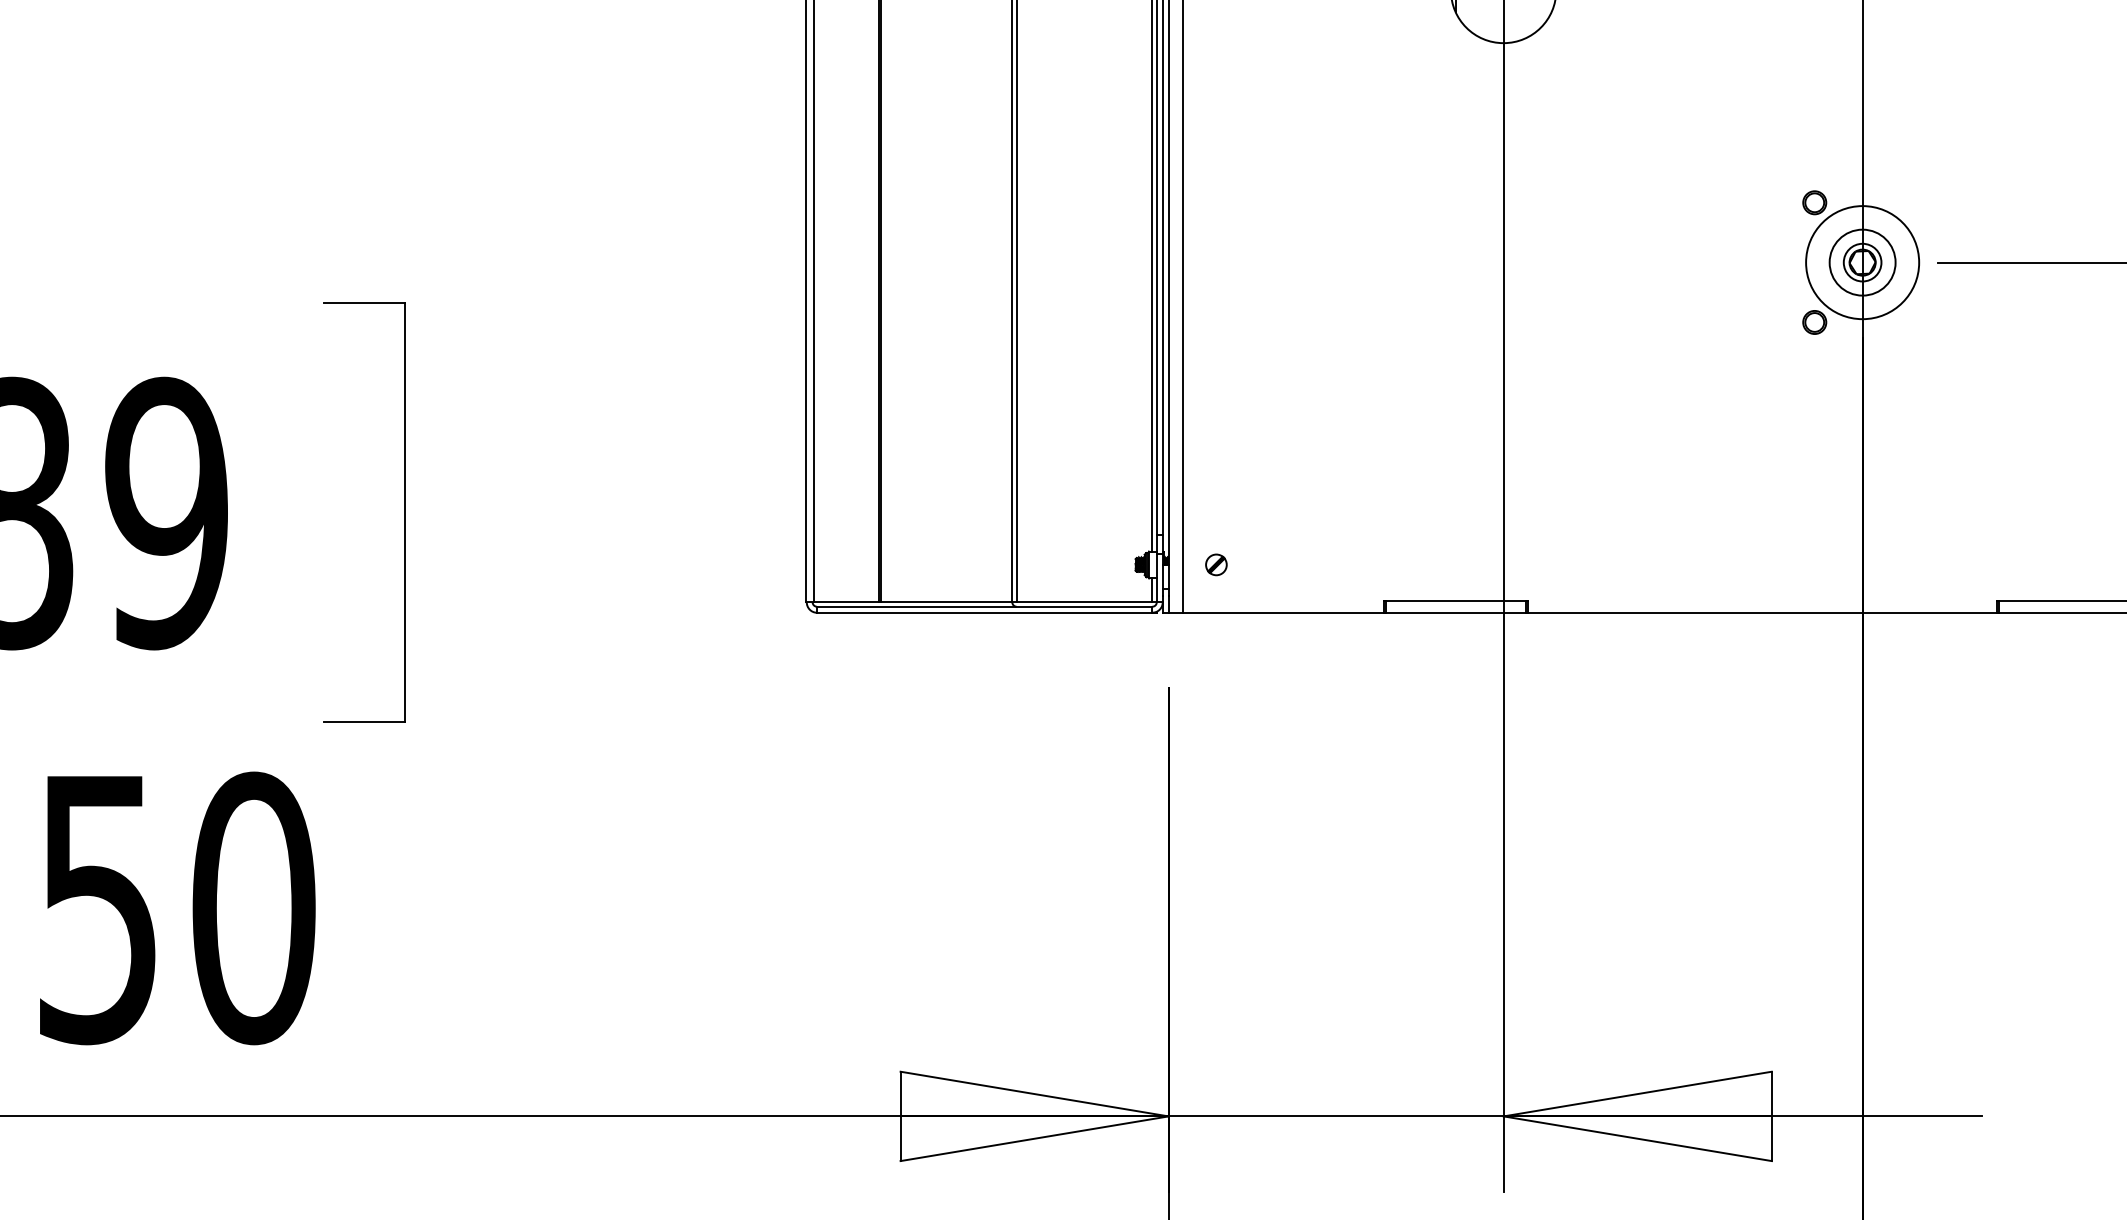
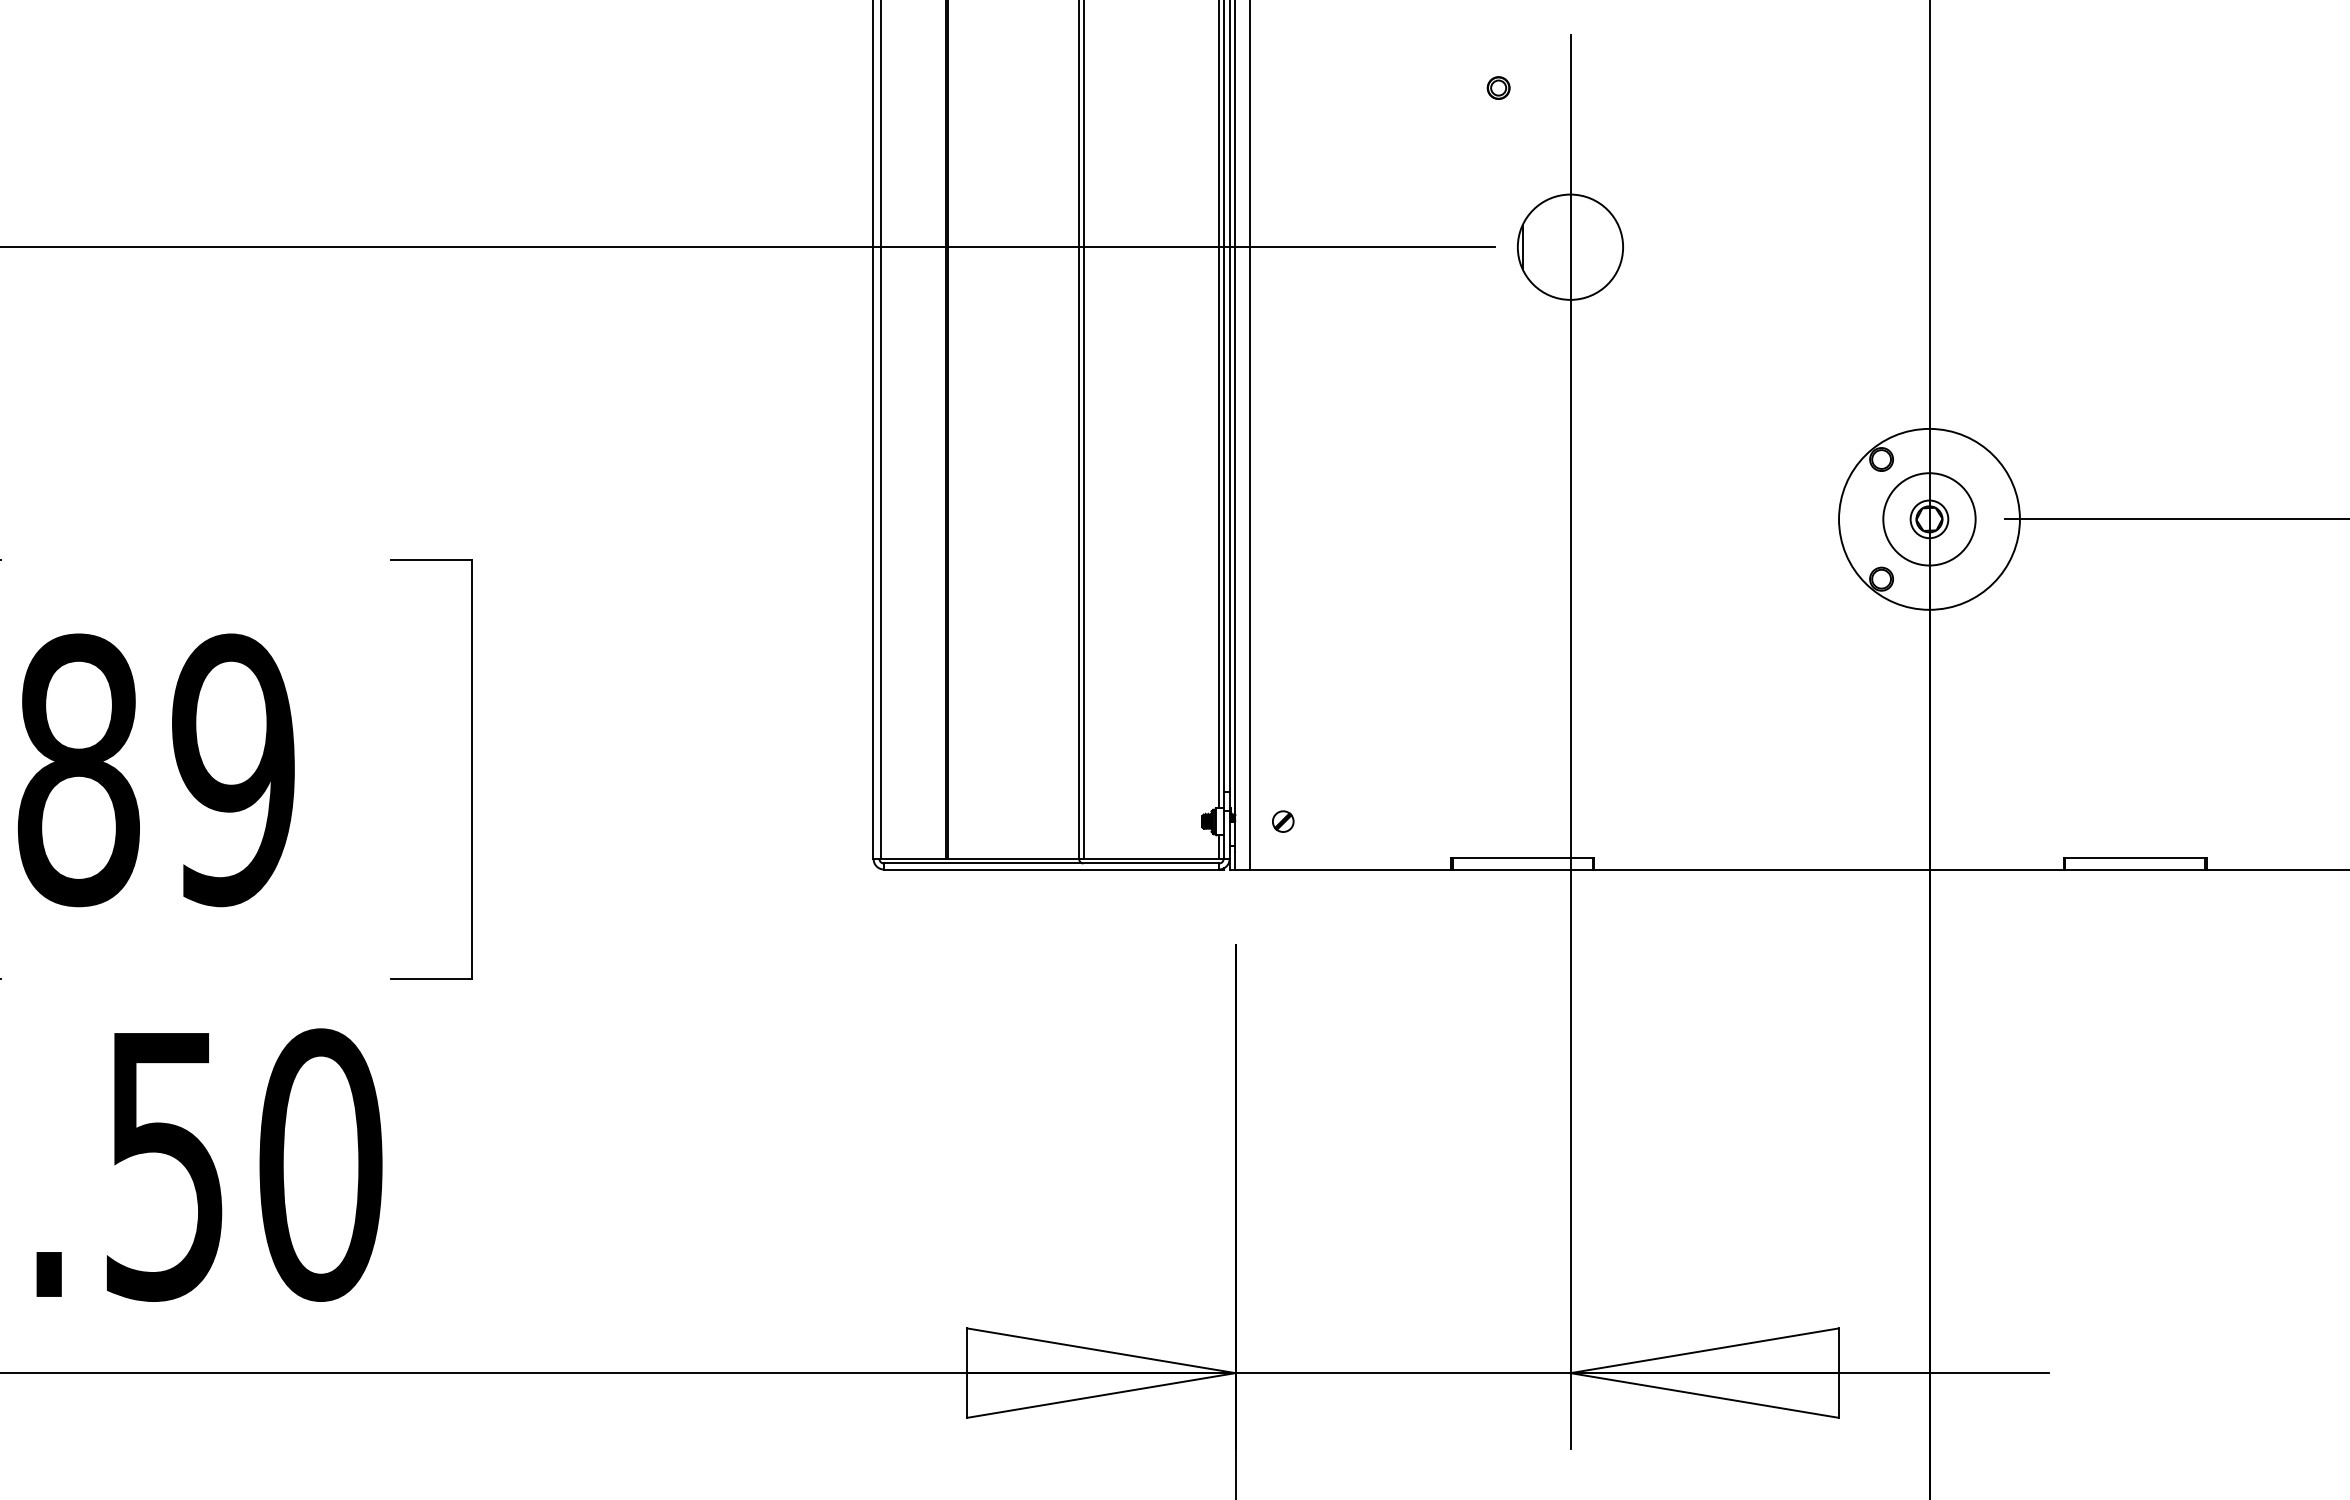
circle: (1862, 261) -> (1929, 518), size x1.6
circle: (1862, 262) -> (1929, 519), size x1.4

